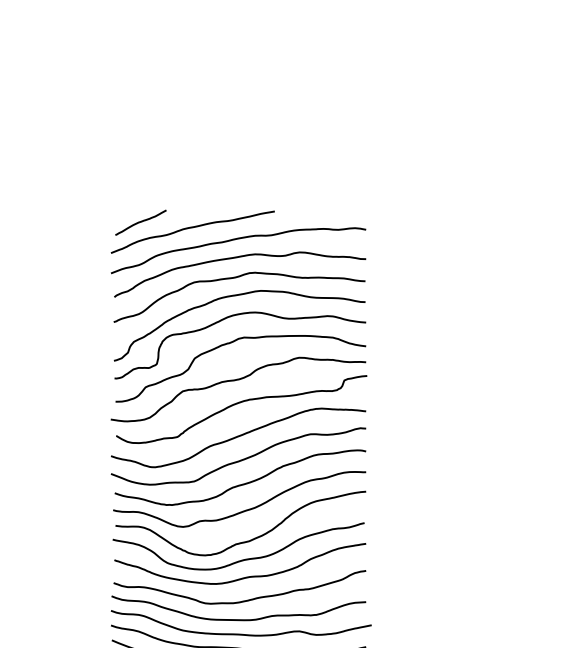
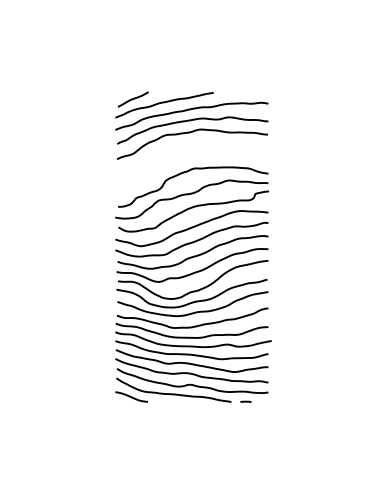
part: (232, 317) -> (188, 156), removed

